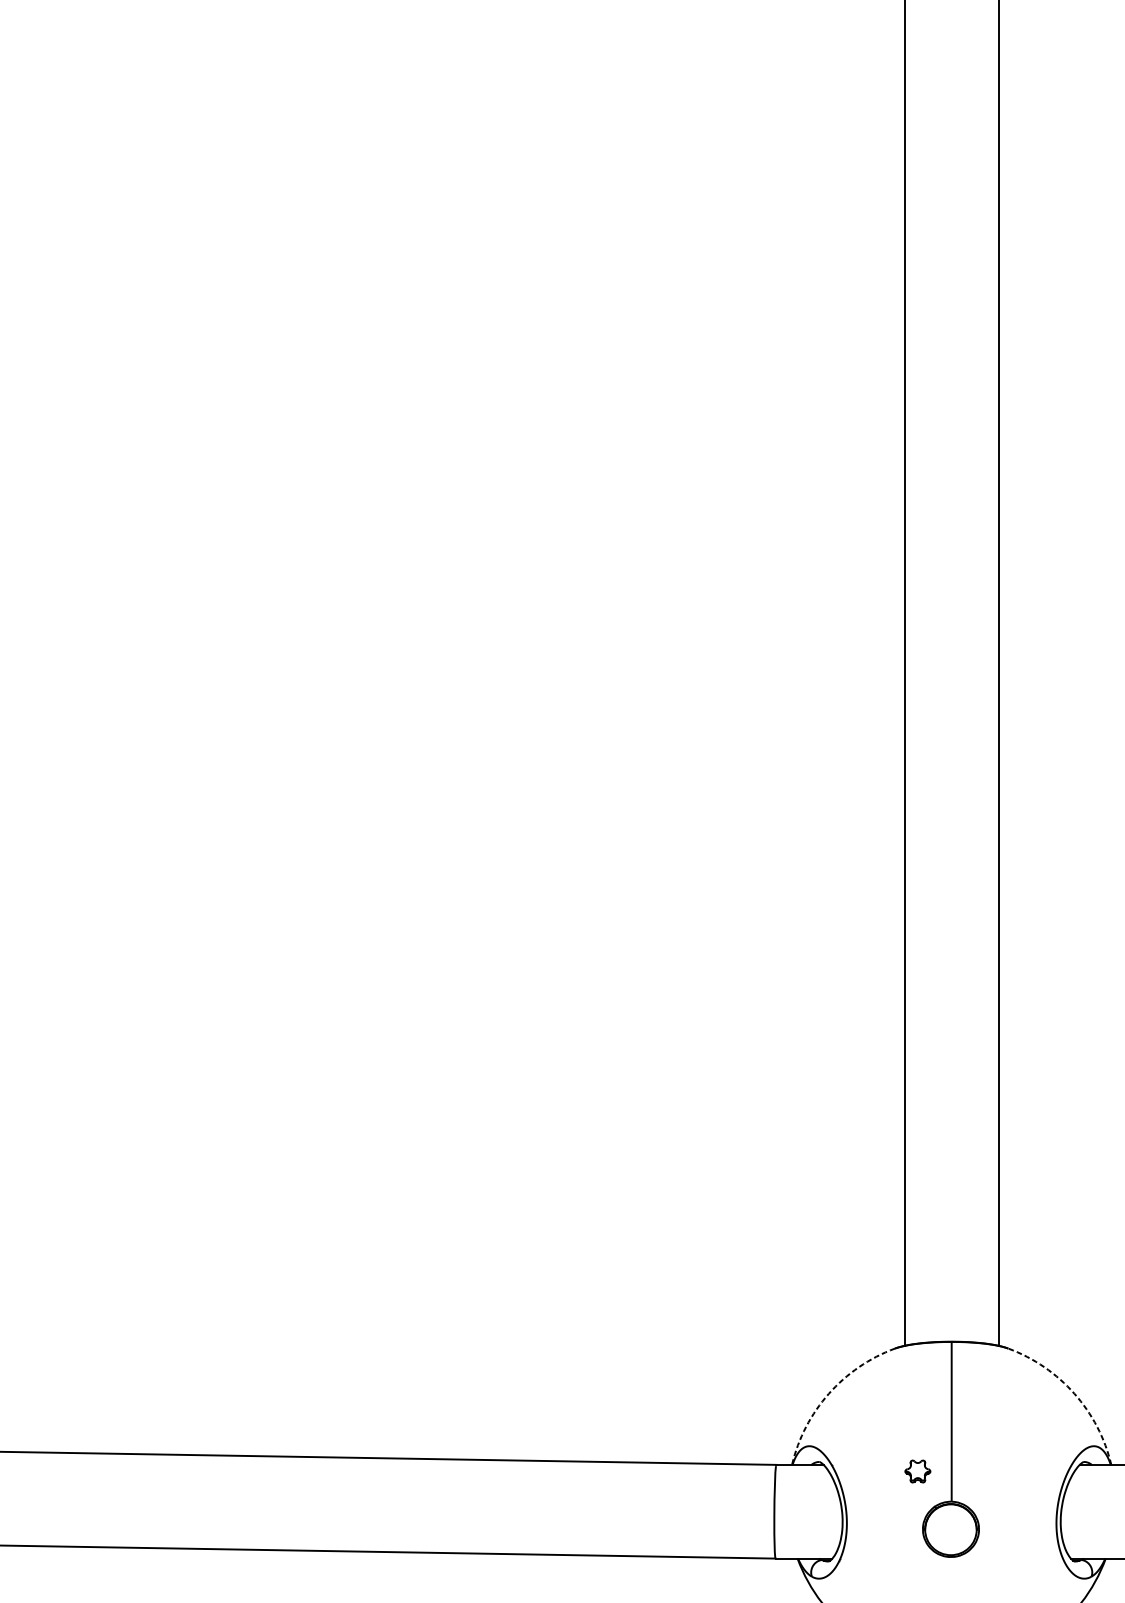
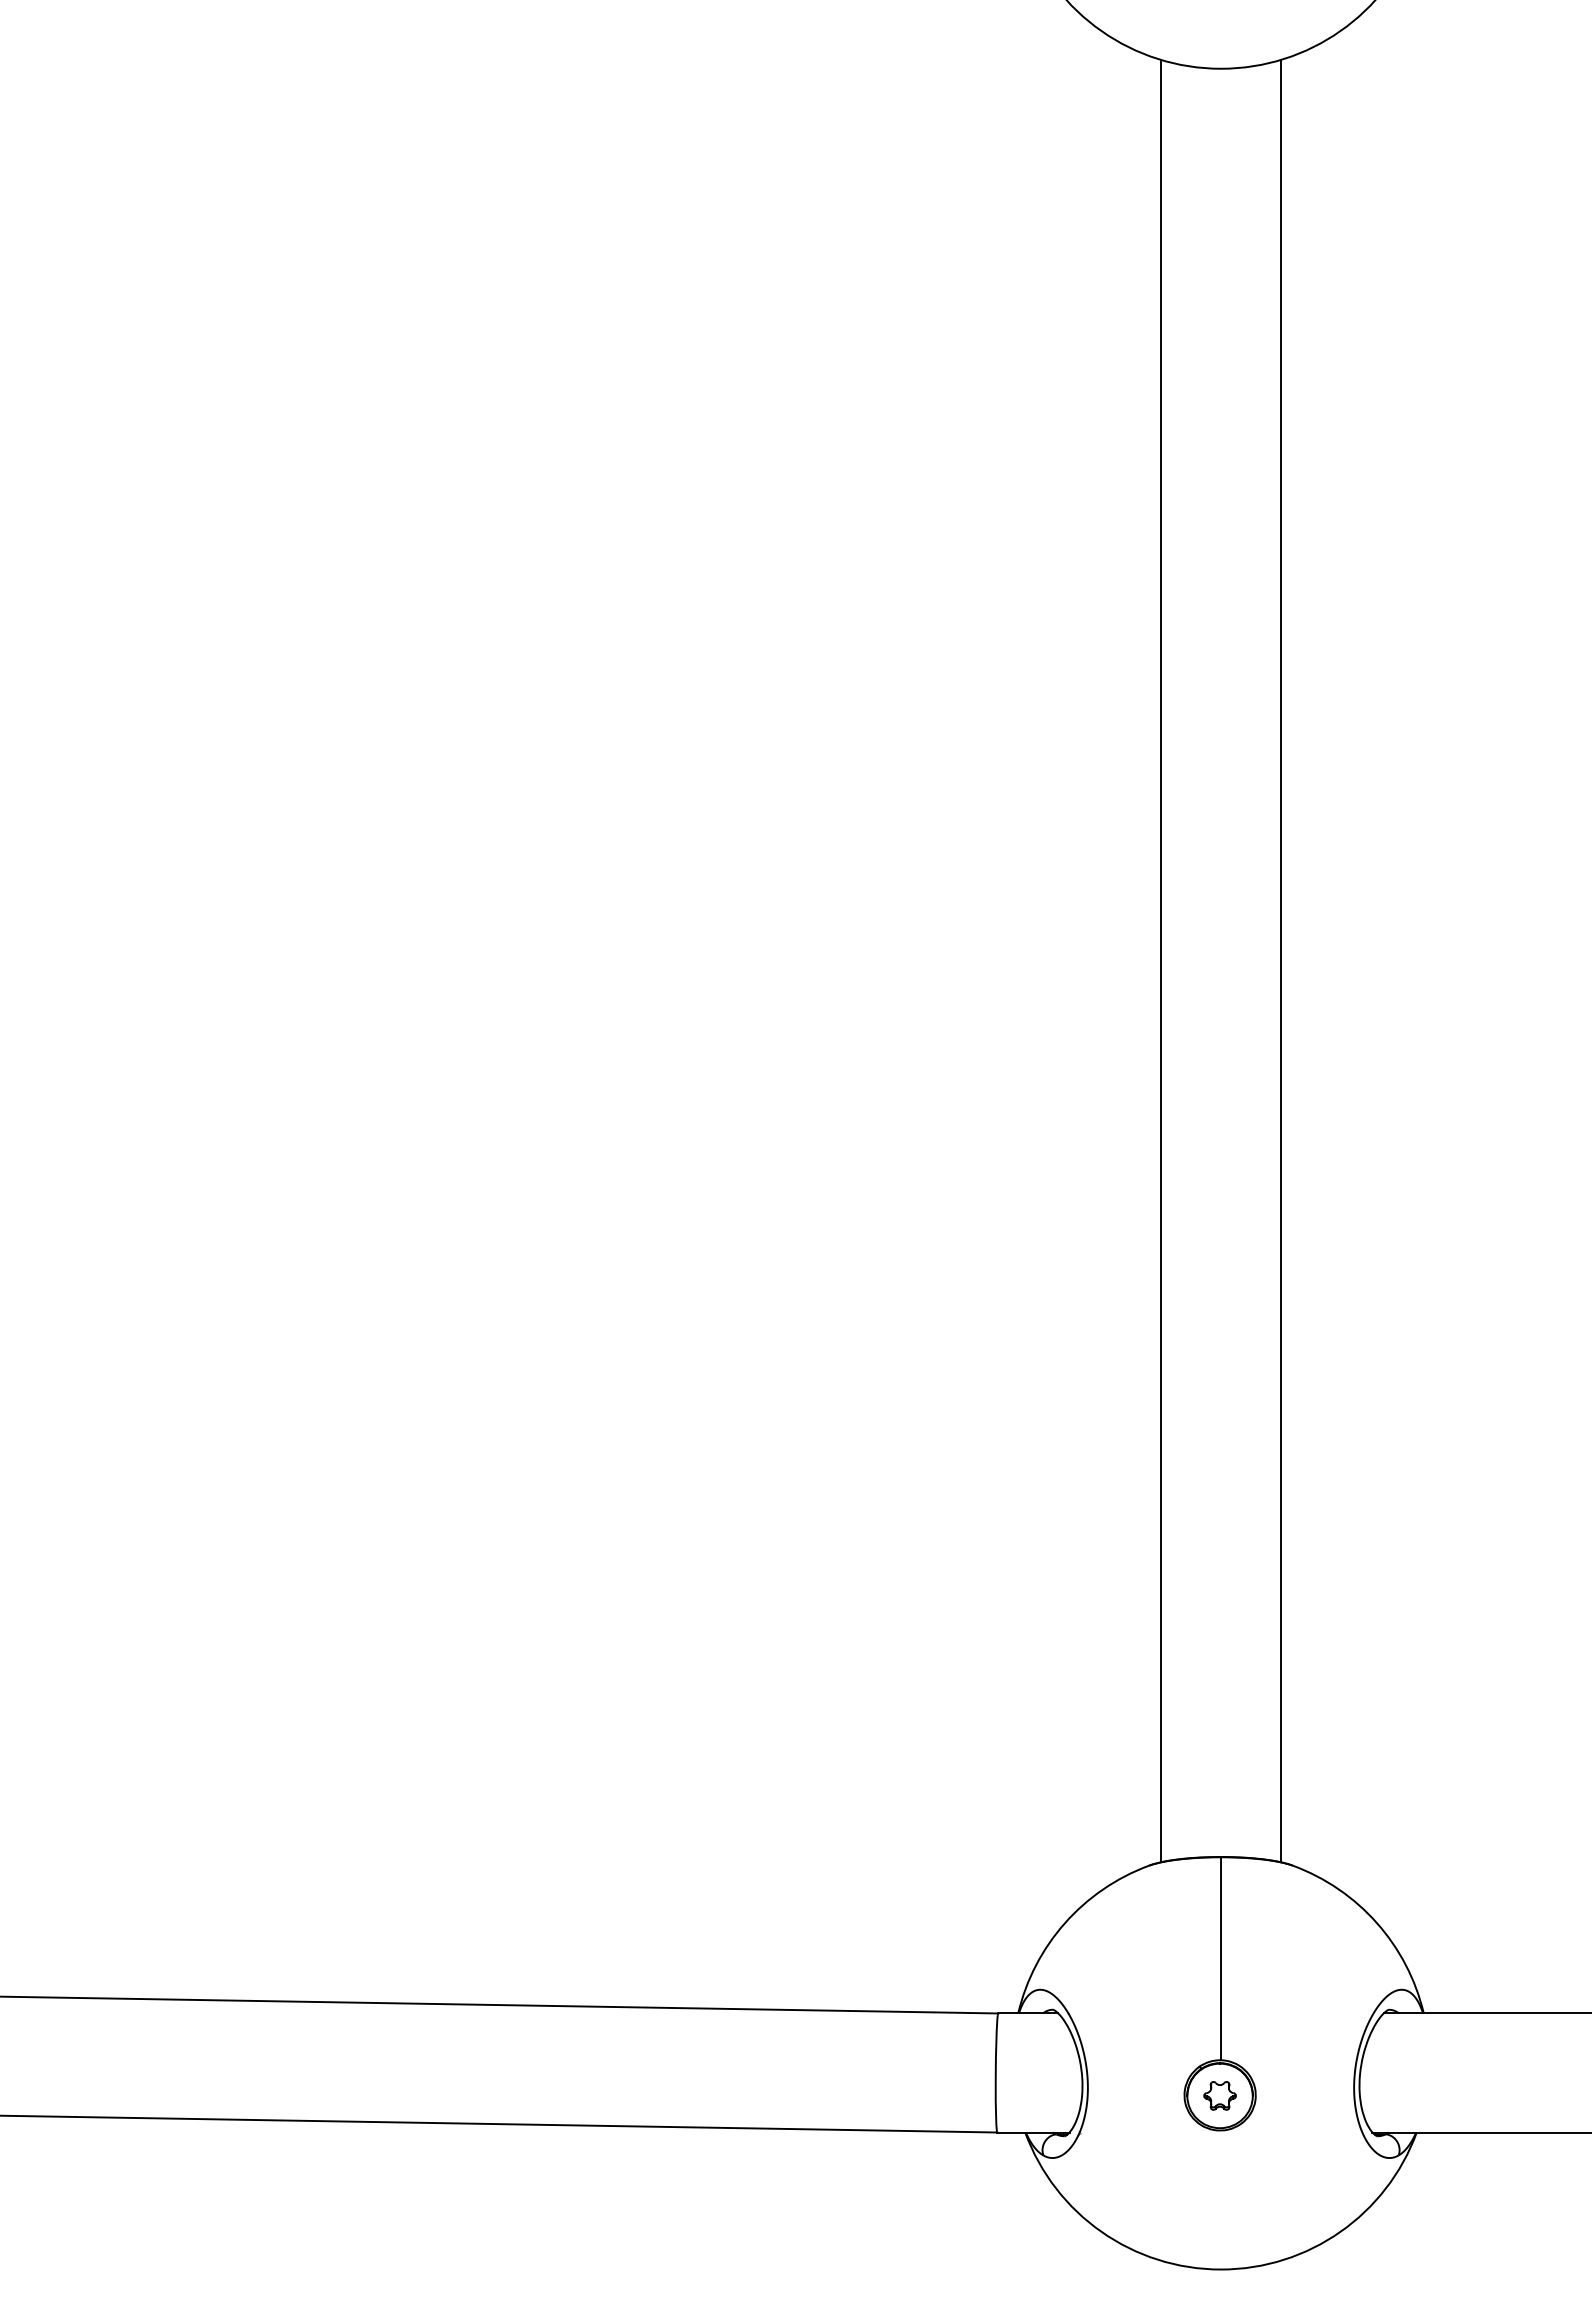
arc: (829, 1394) -> (1065, 1923), dashed -> solid
arc: (1074, 1394) -> (1376, 1923), dashed -> solid
part: (917, 1471) -> (1219, 2095), moved

